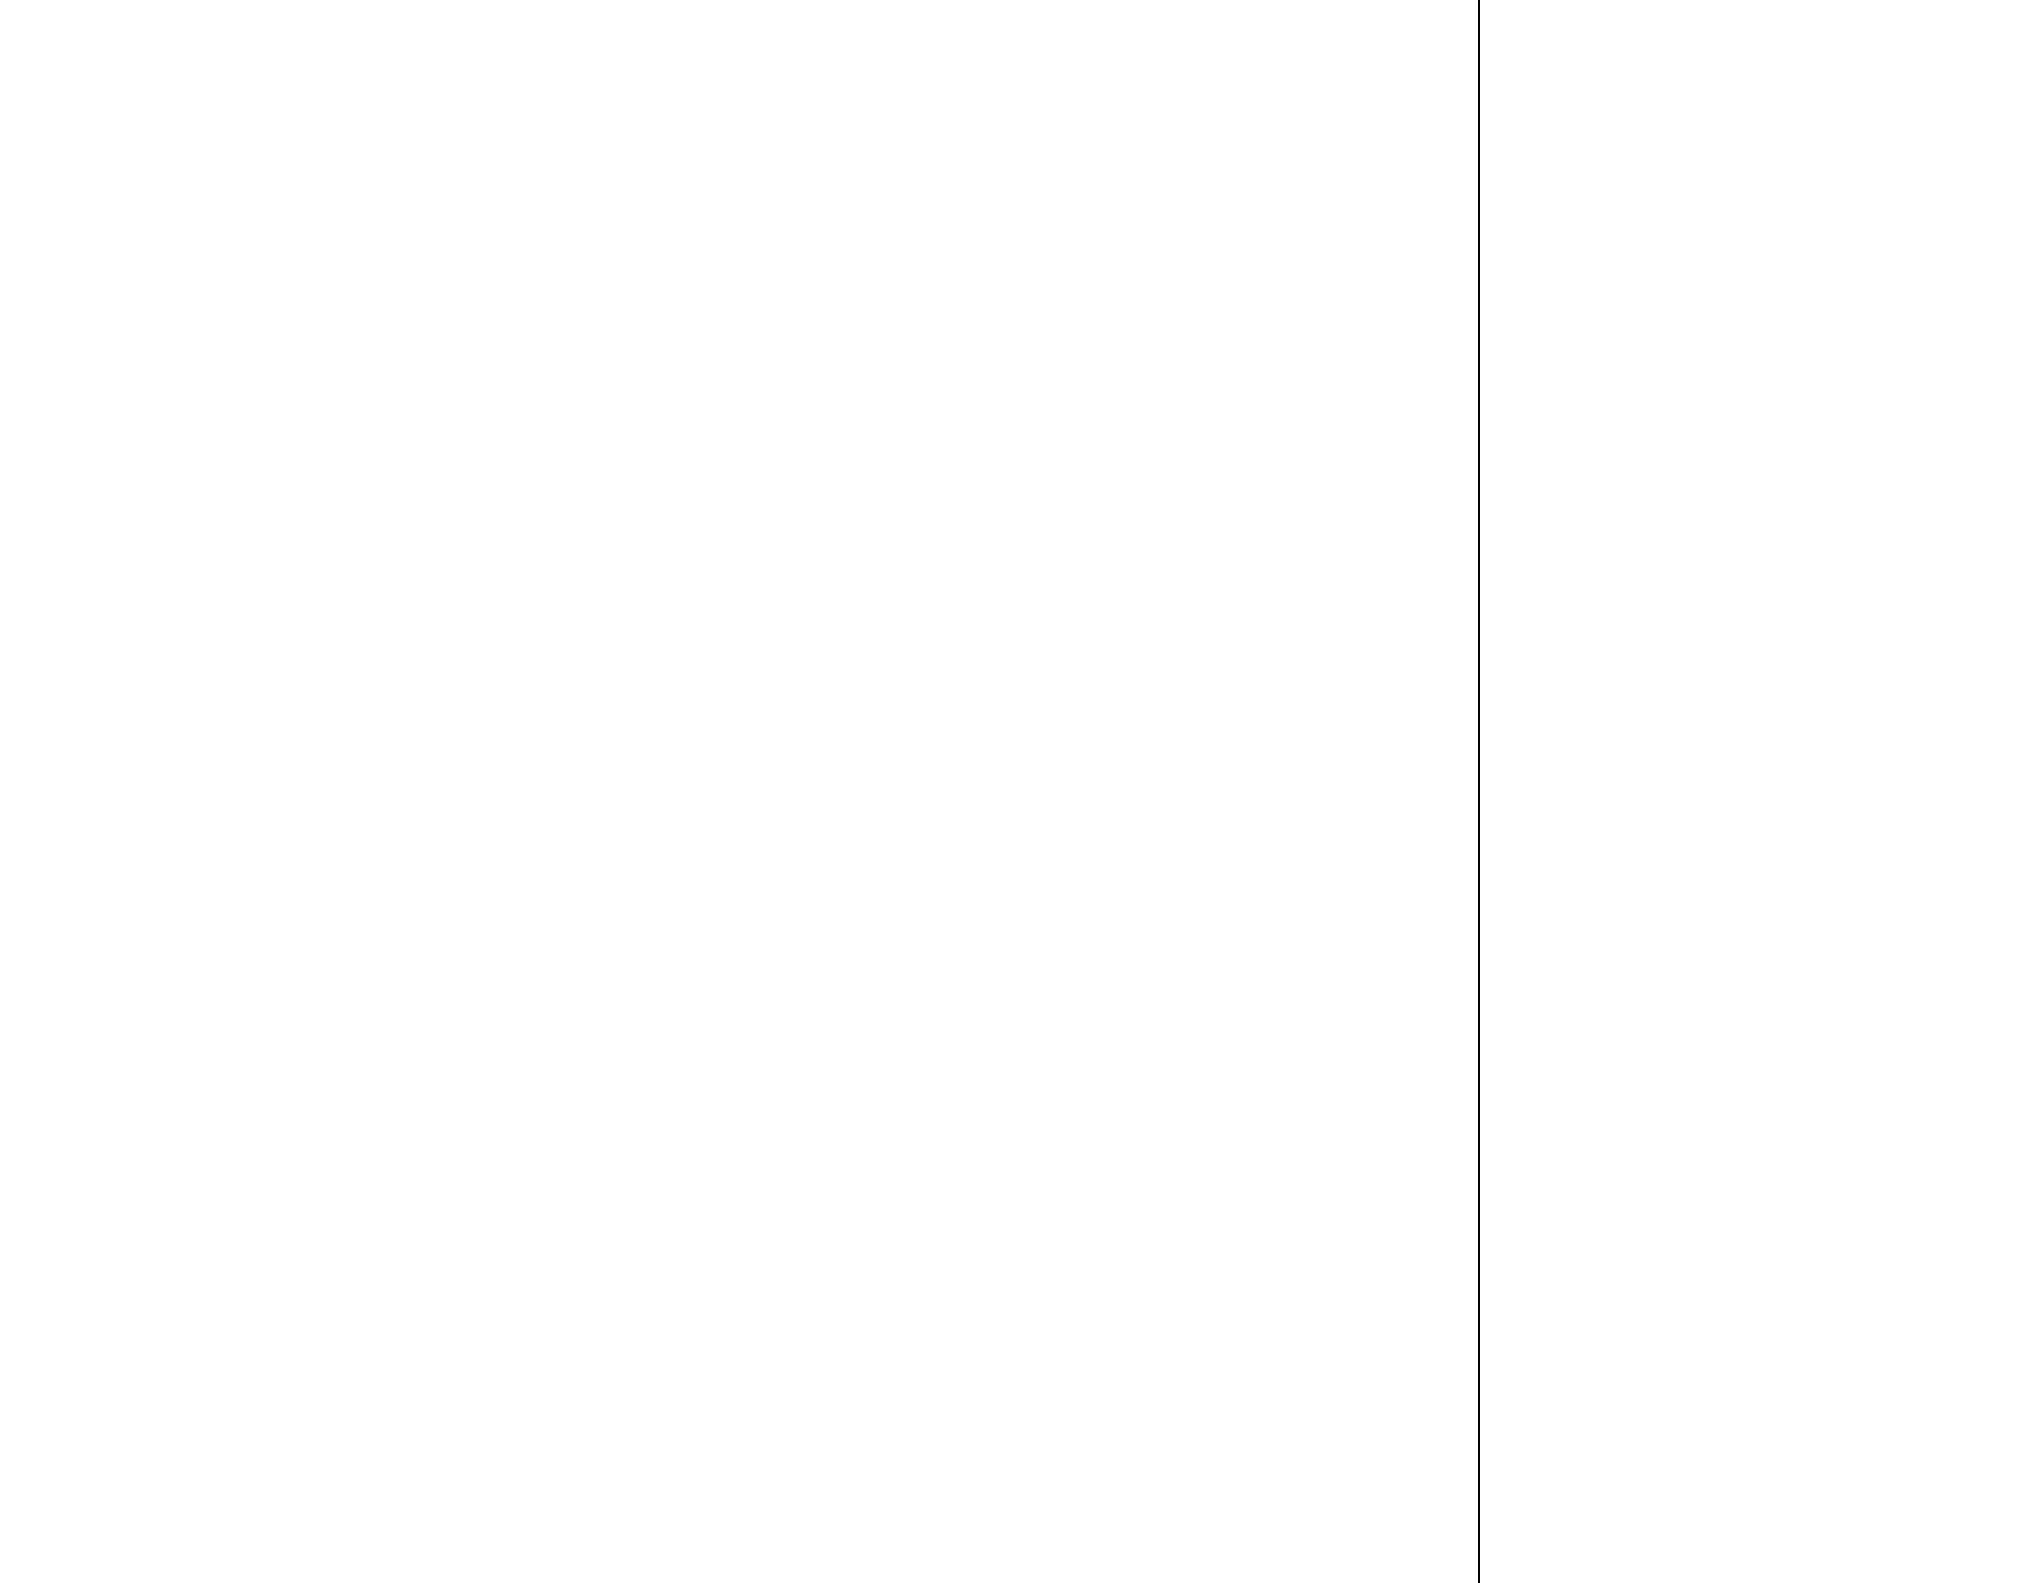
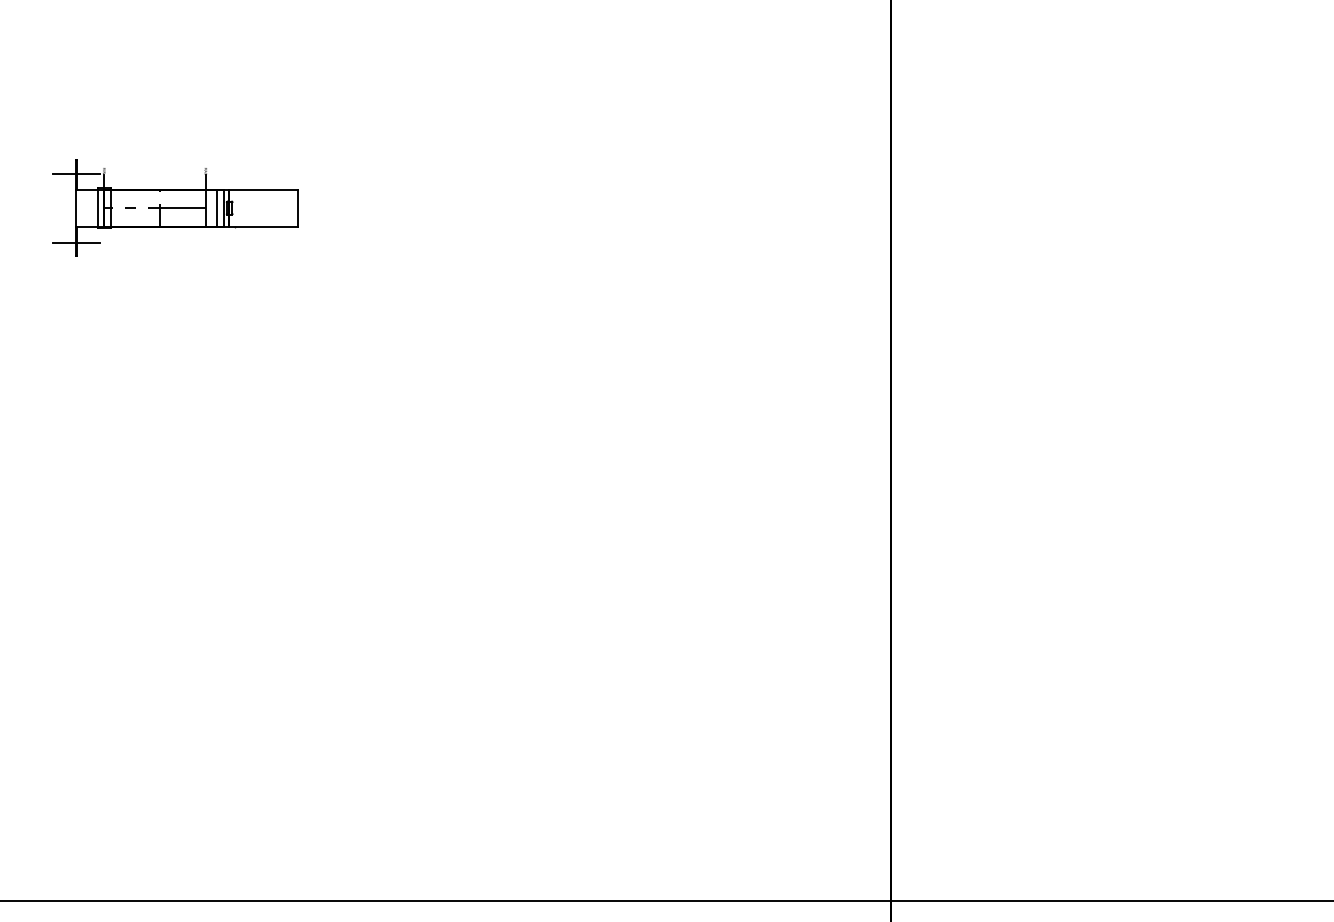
part: (238, 441) -> (175, 207), added

